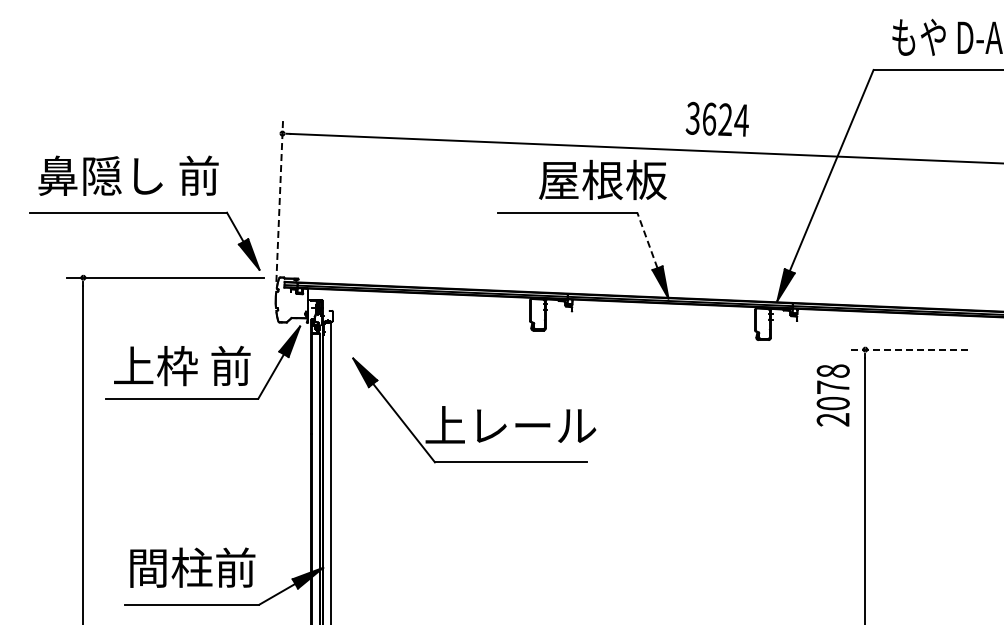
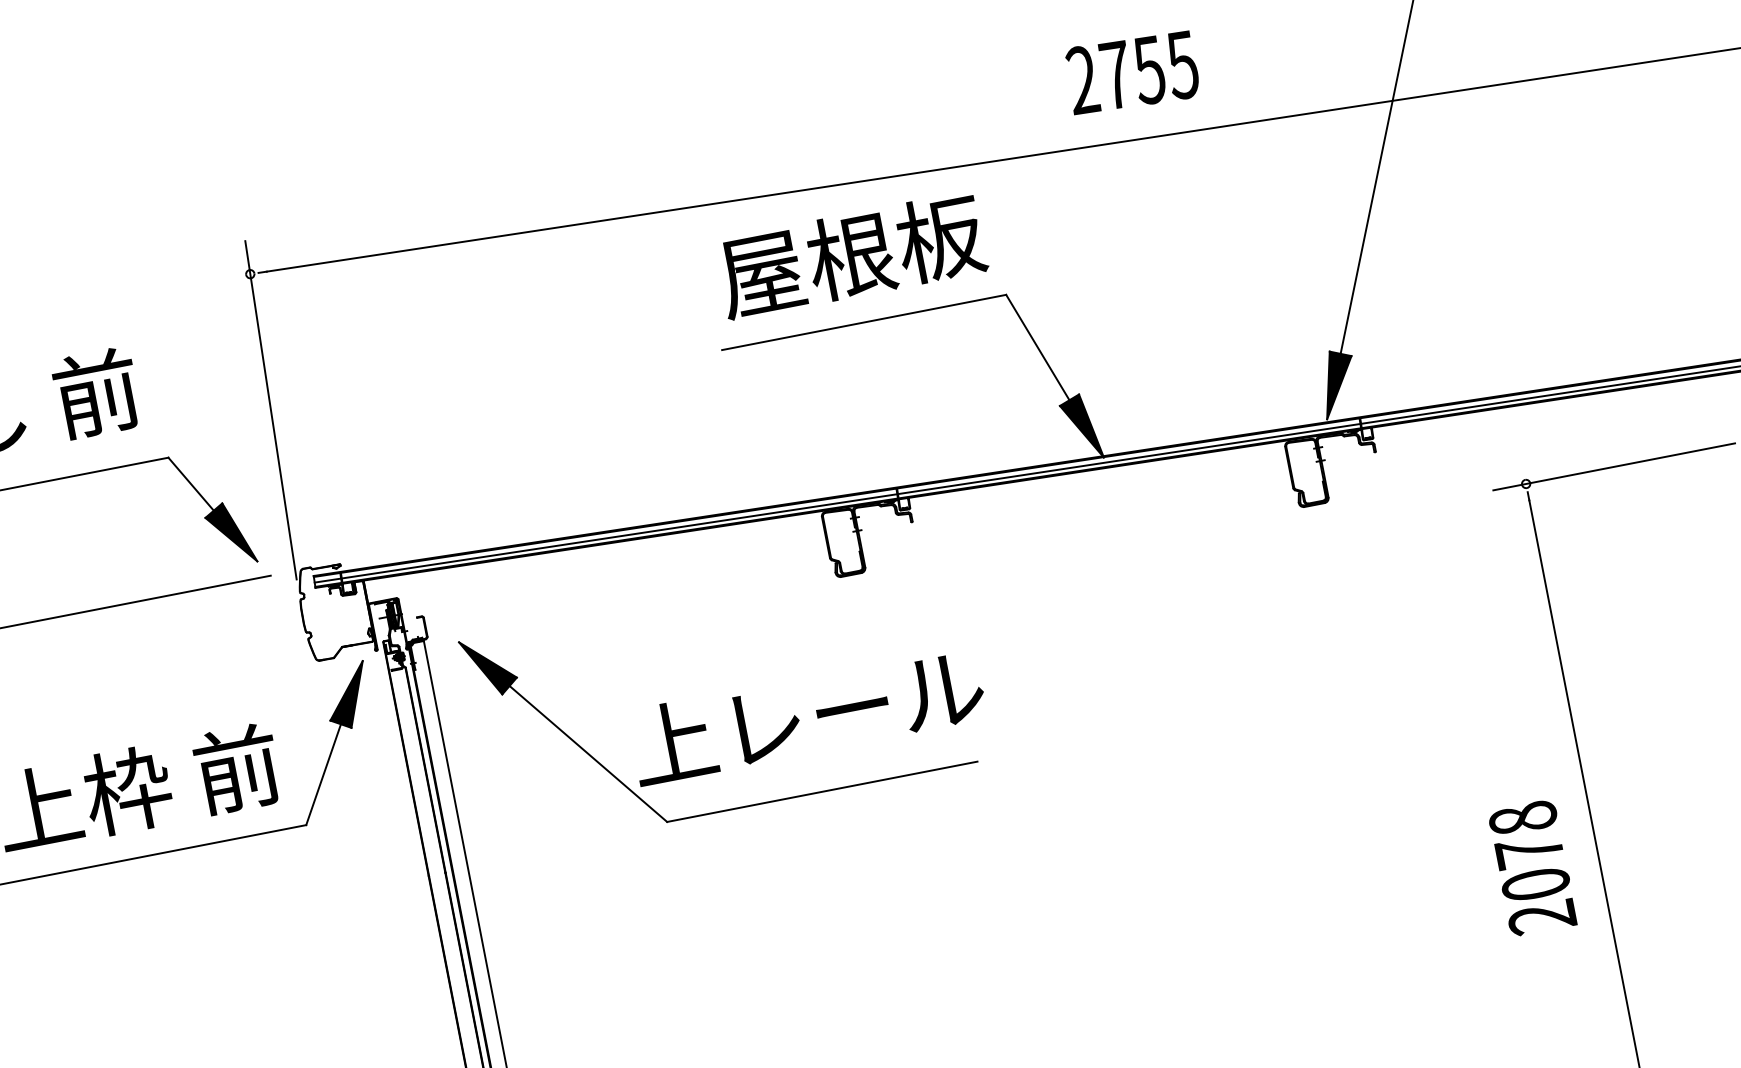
text: (716, 119) -> (1130, 73), 3624 -> 2755
text: (602, 179) -> (850, 254), moved
line: (279, 199) -> (270, 409), dashed -> solid
line: (647, 240) -> (1037, 347), dashed -> solid
line: (908, 349) -> (1614, 466), dashed -> solid
text: (832, 395) -> (1531, 868), moved
part: (474, 410) -> (727, 700), moved

